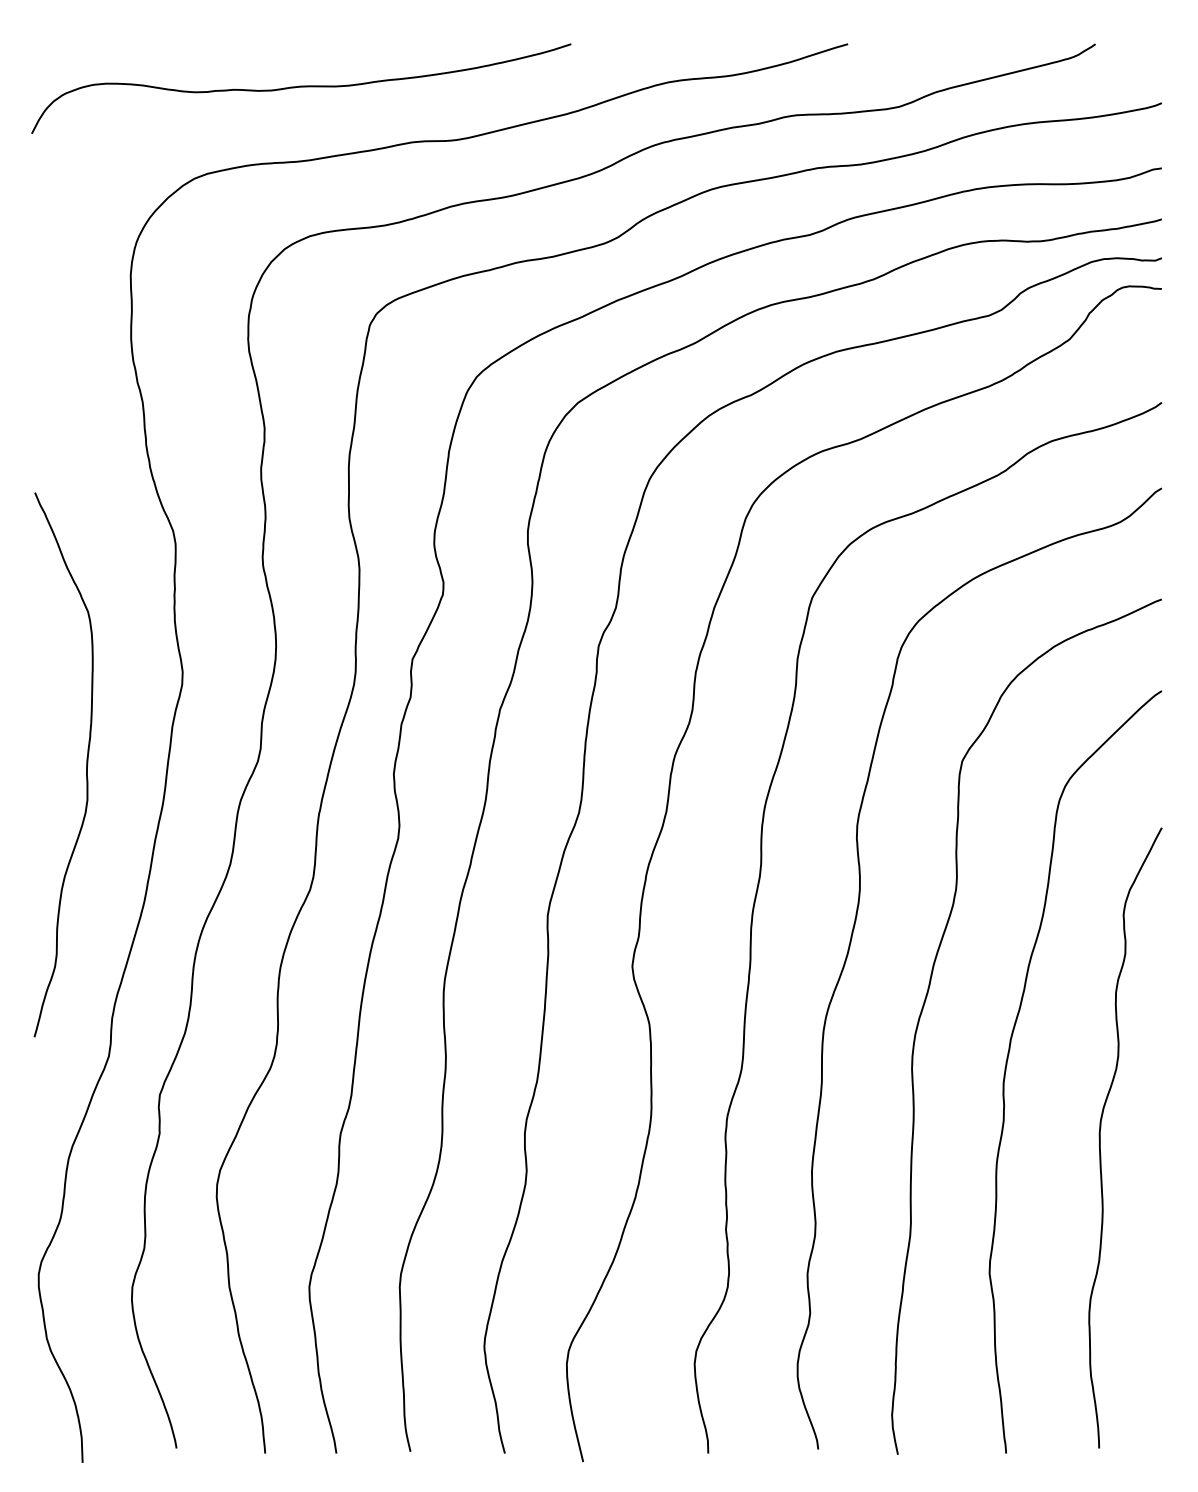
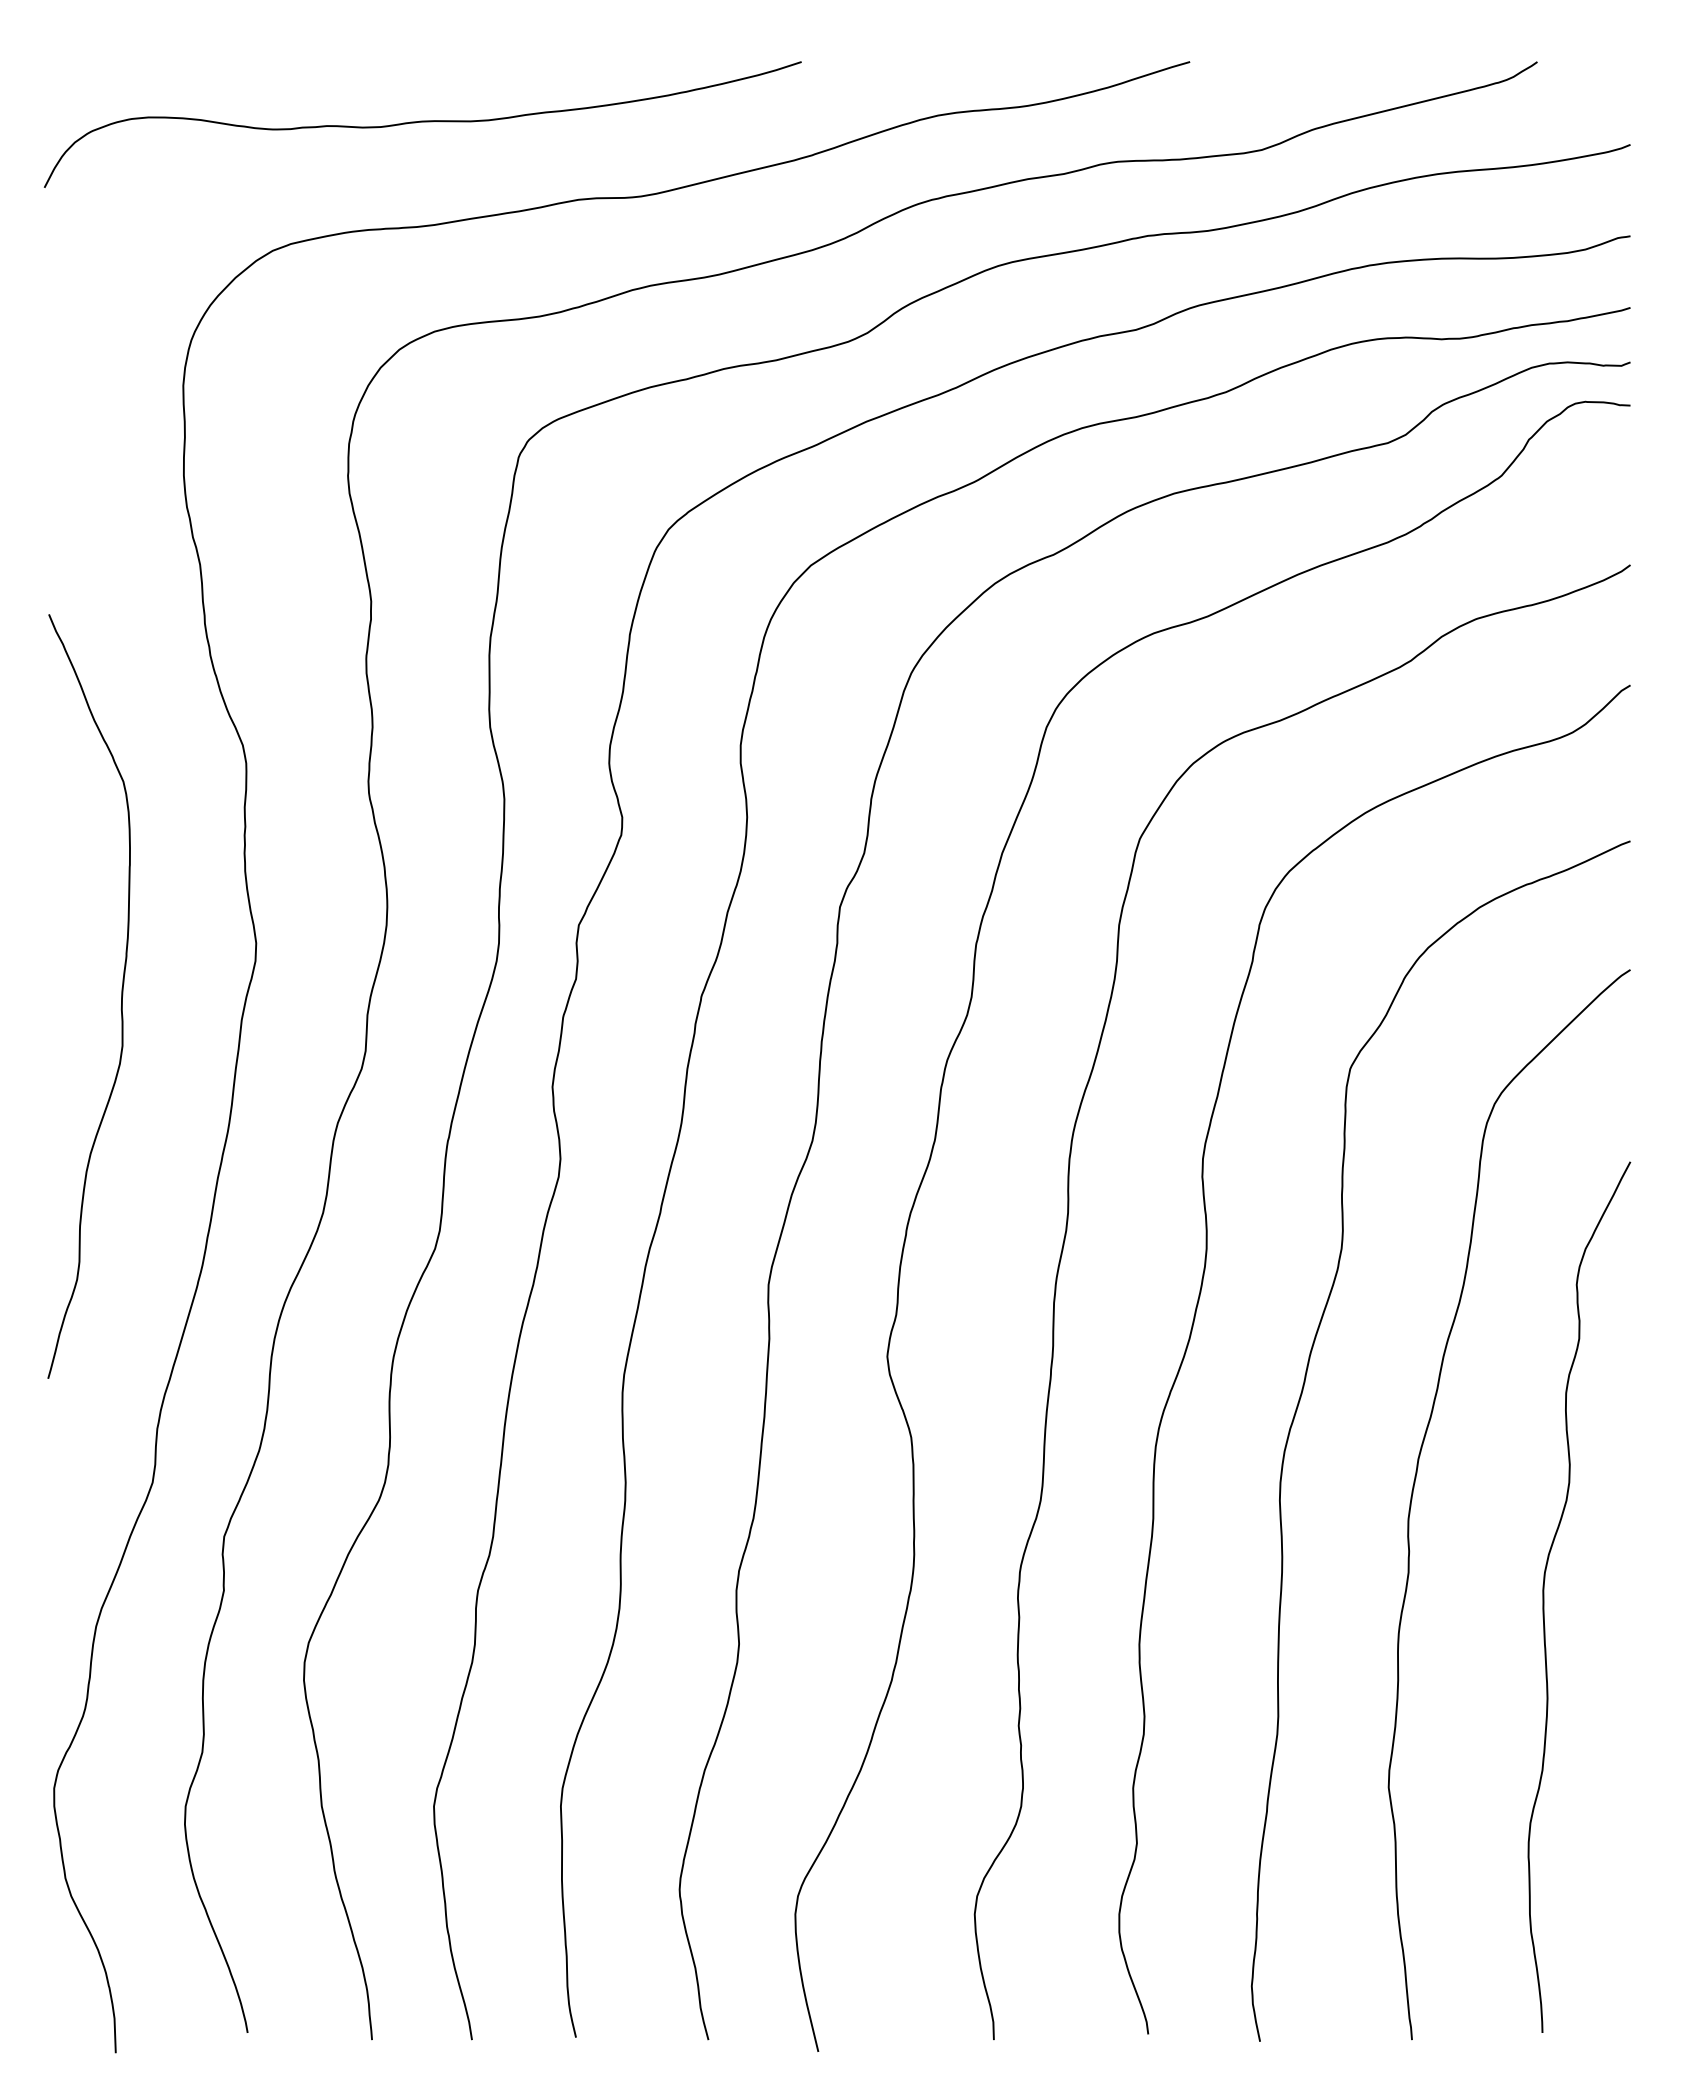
curve: (86, 764) -> (121, 996), moved

